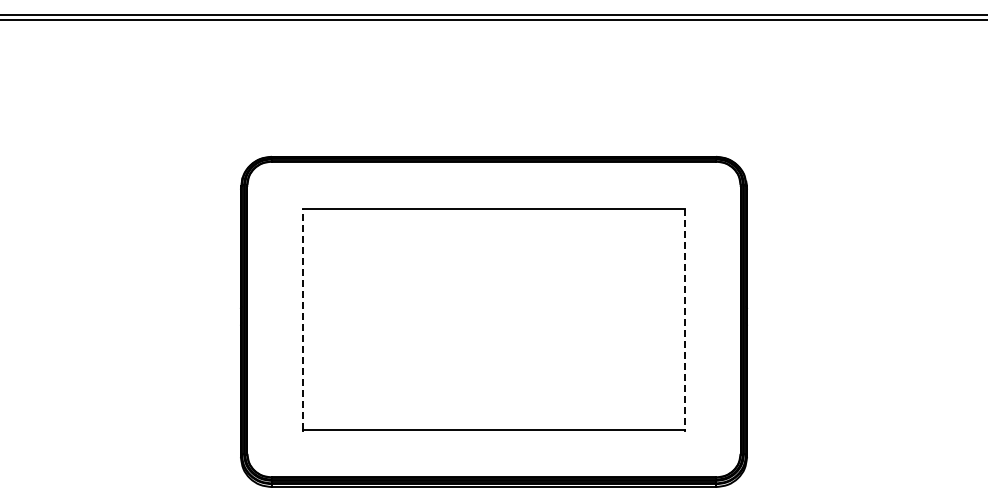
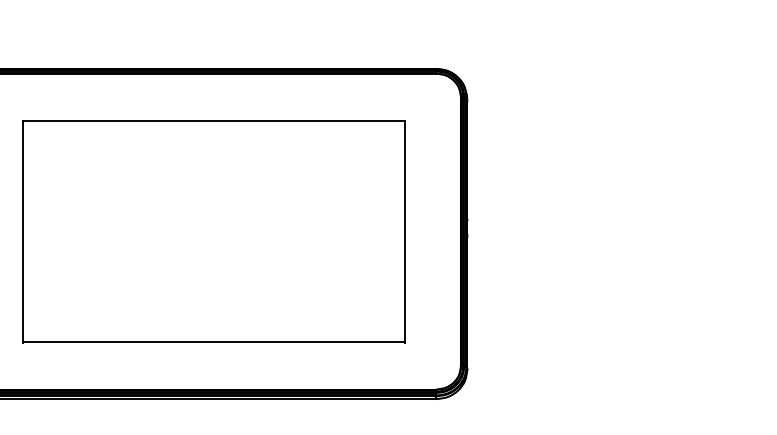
line: (302, 319) -> (22, 231), dashed -> solid
line: (685, 320) -> (405, 232), dashed -> solid

